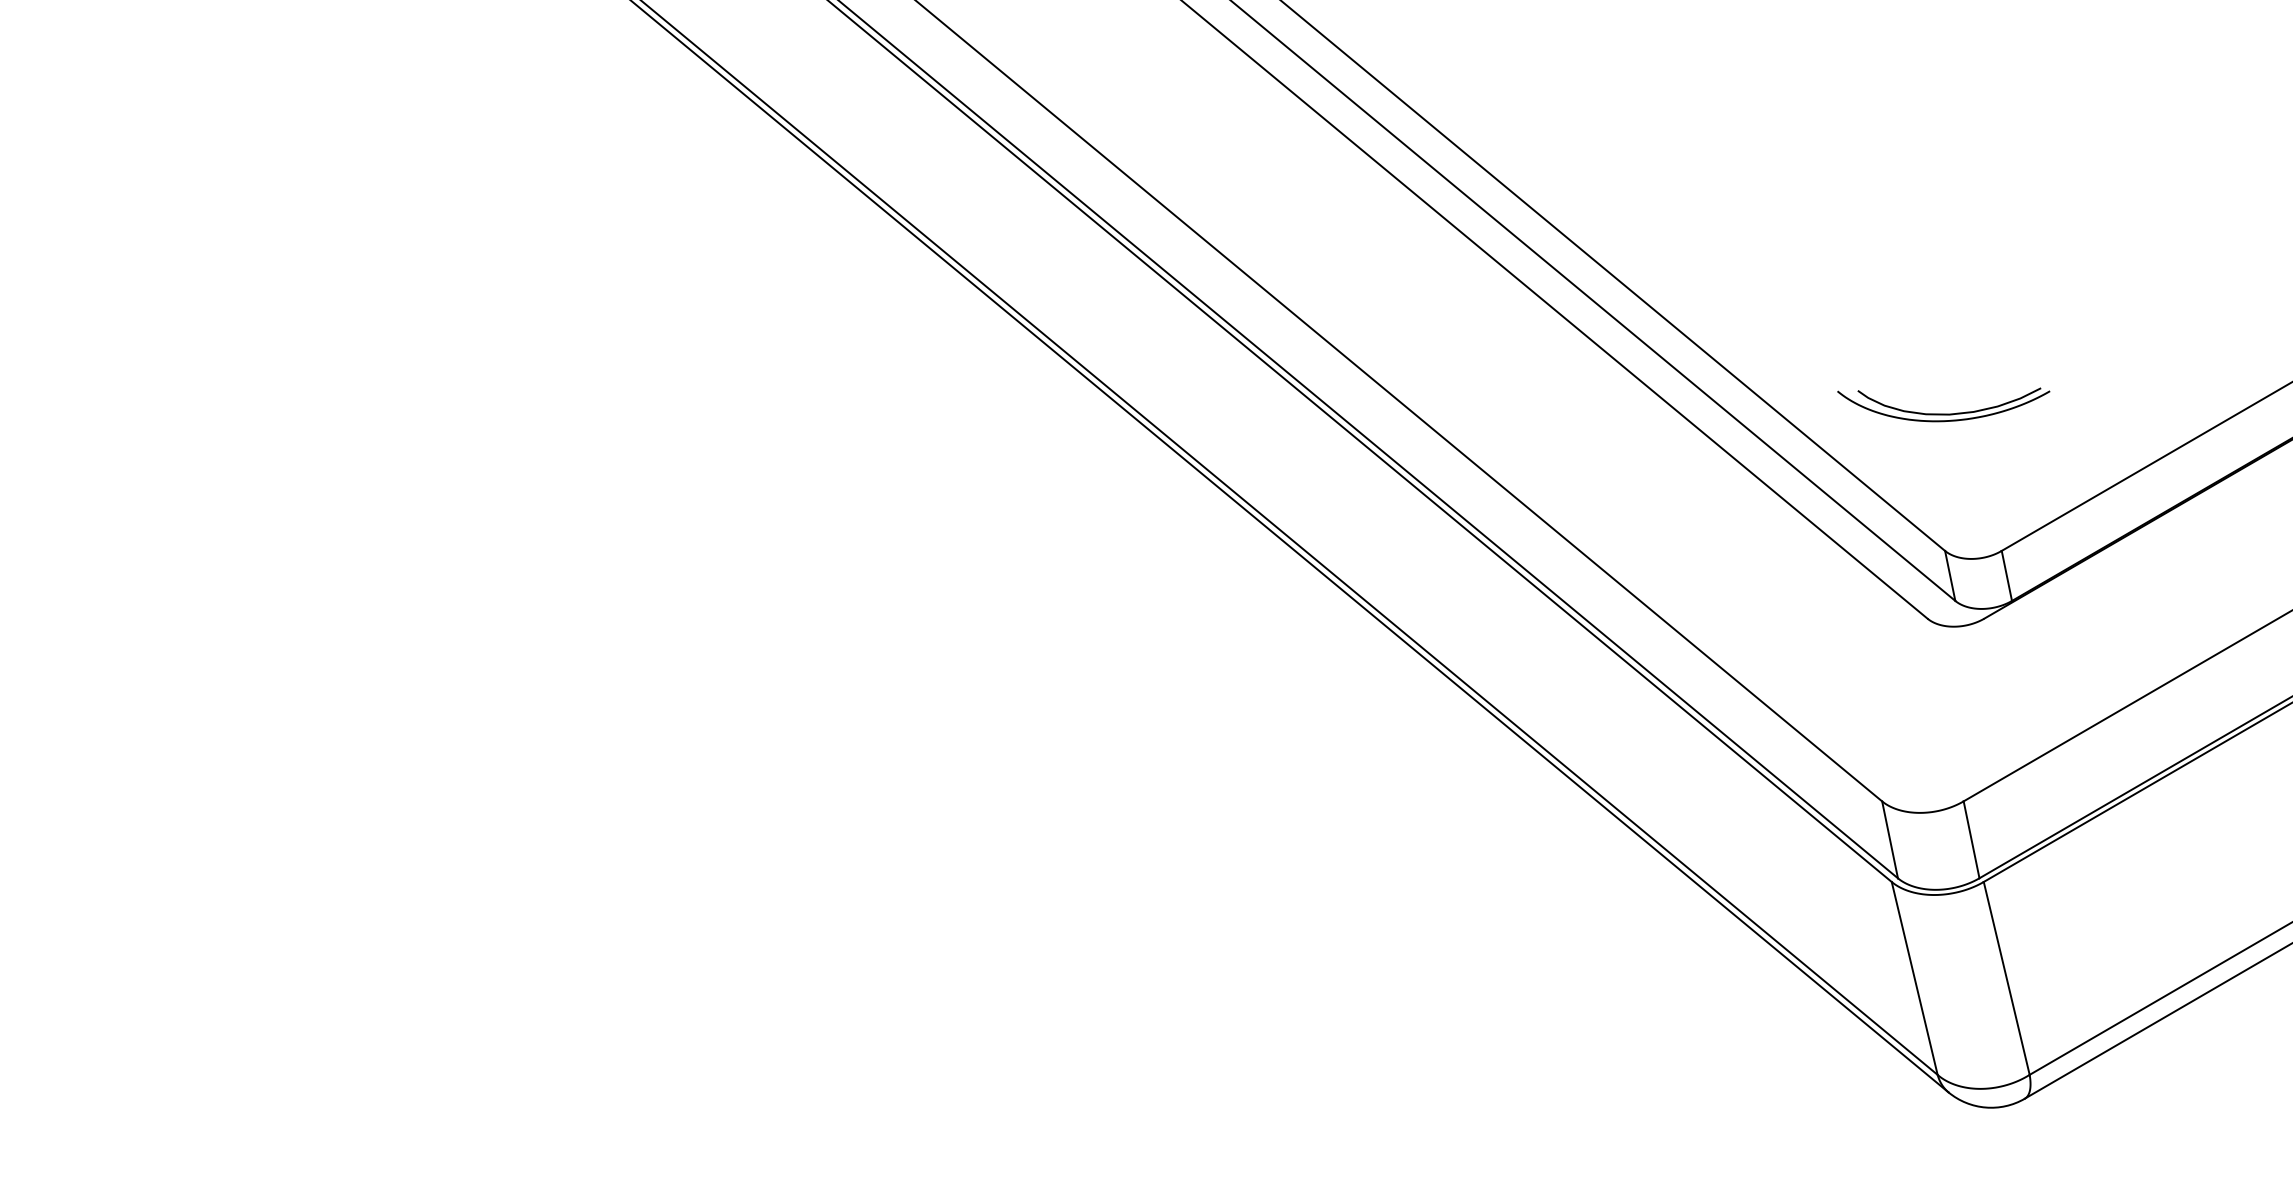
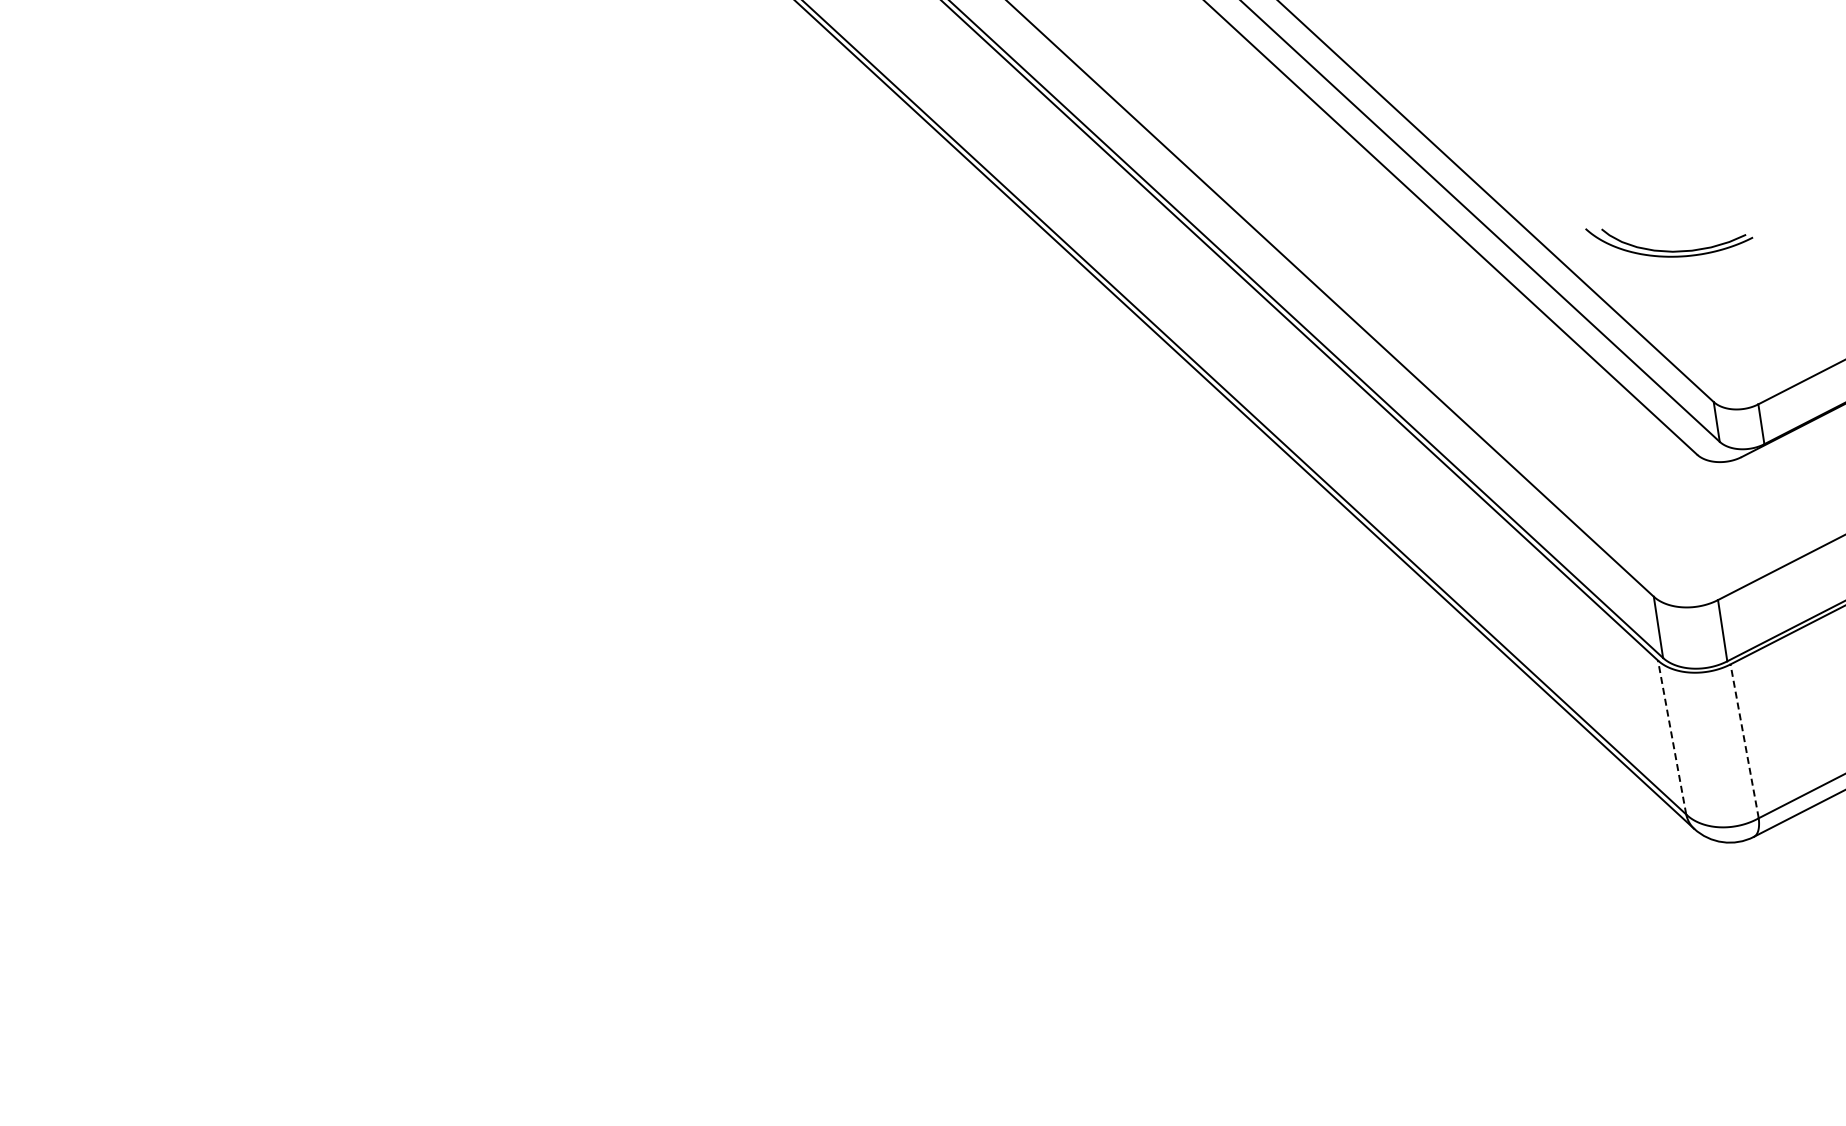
part: (1945, 413) -> (1669, 250), moved
line: (2006, 977) -> (1744, 740), solid -> dashed
line: (1915, 978) -> (1672, 737), solid -> dashed

